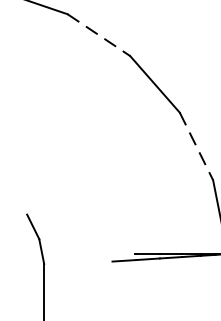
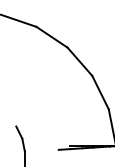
line: (97, 35) -> (51, 37), dashed -> solid
line: (196, 146) -> (100, 92), dashed -> solid

